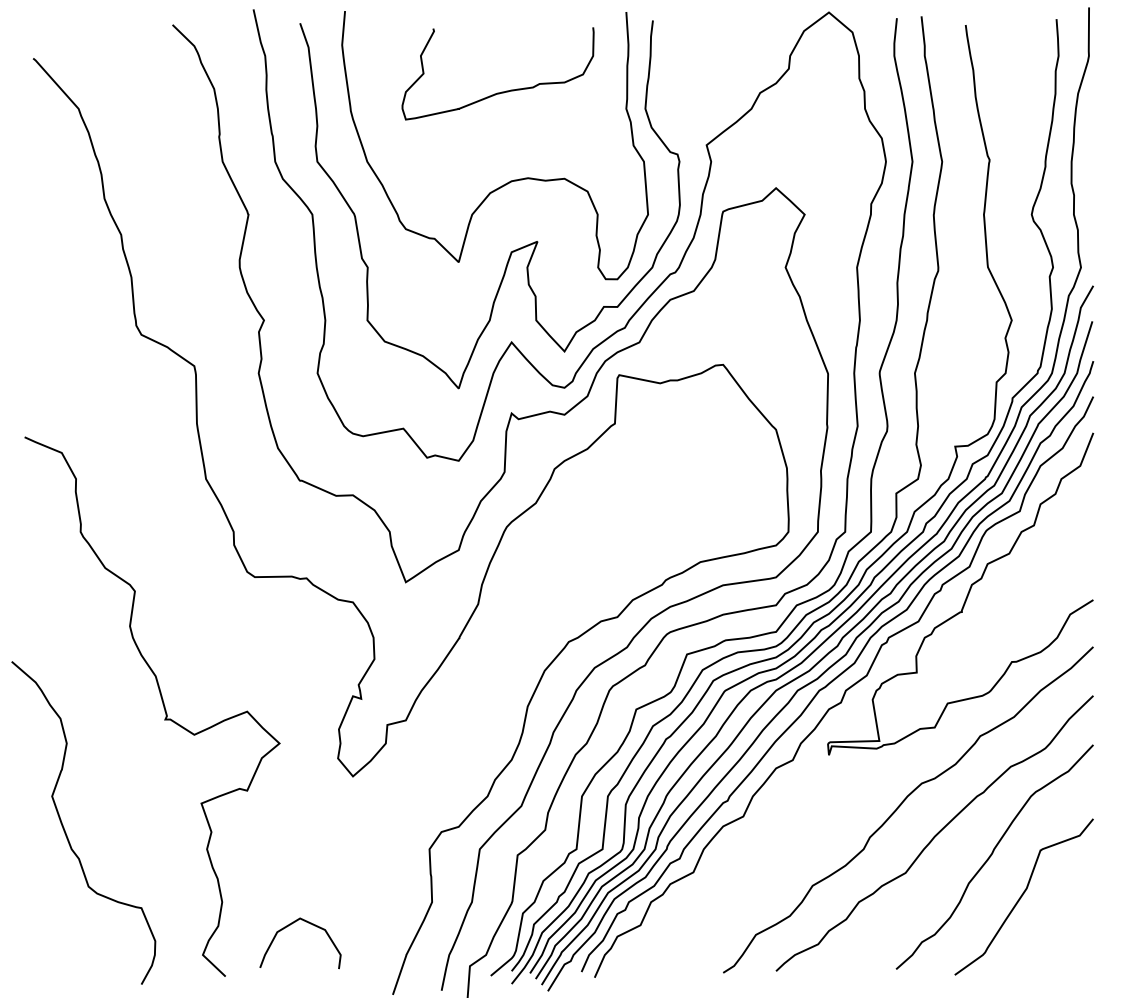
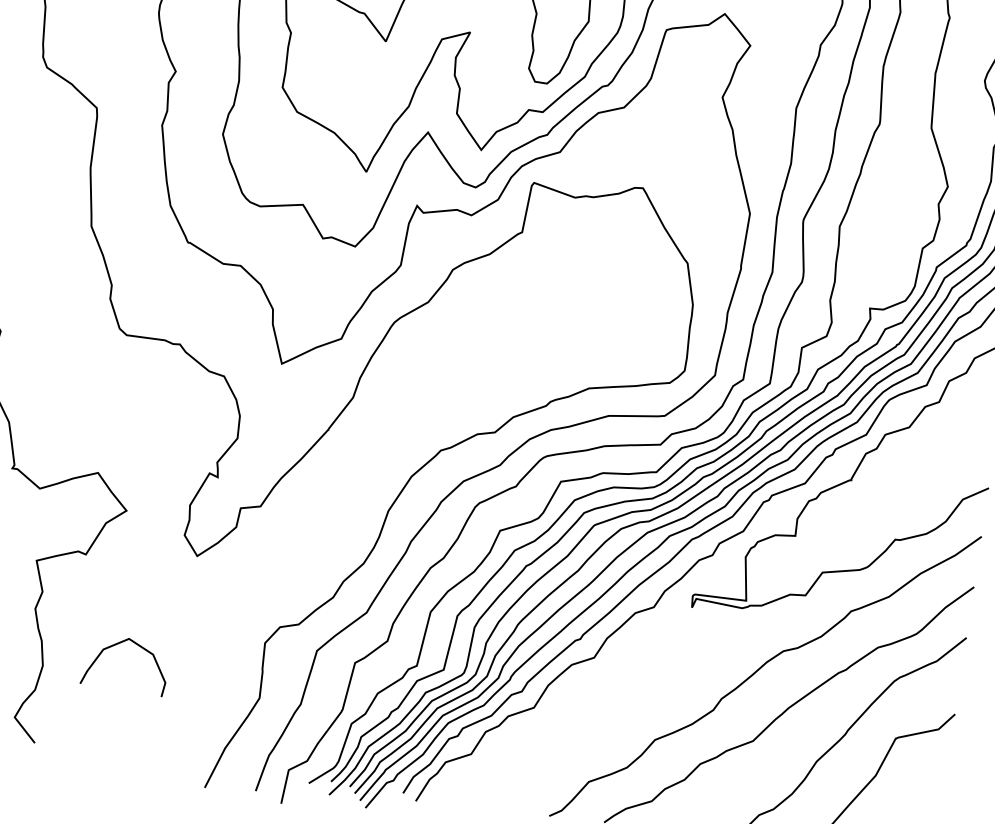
curve: (290, 925) -> (118, 644), moved

